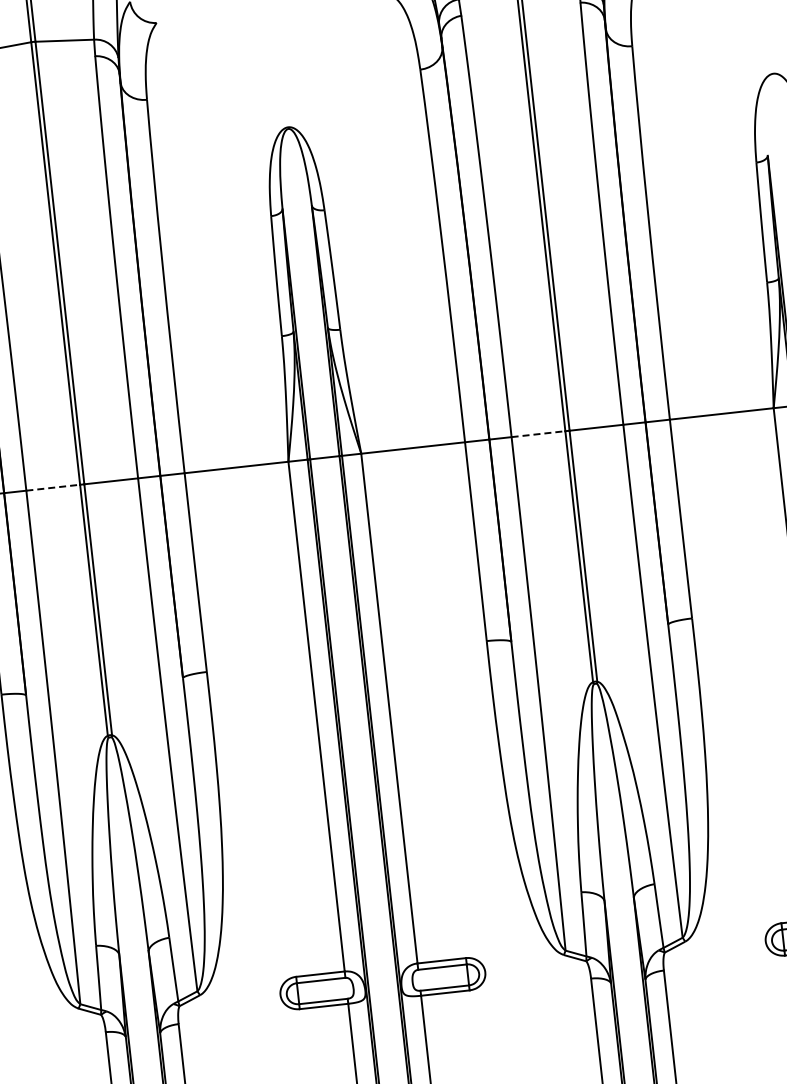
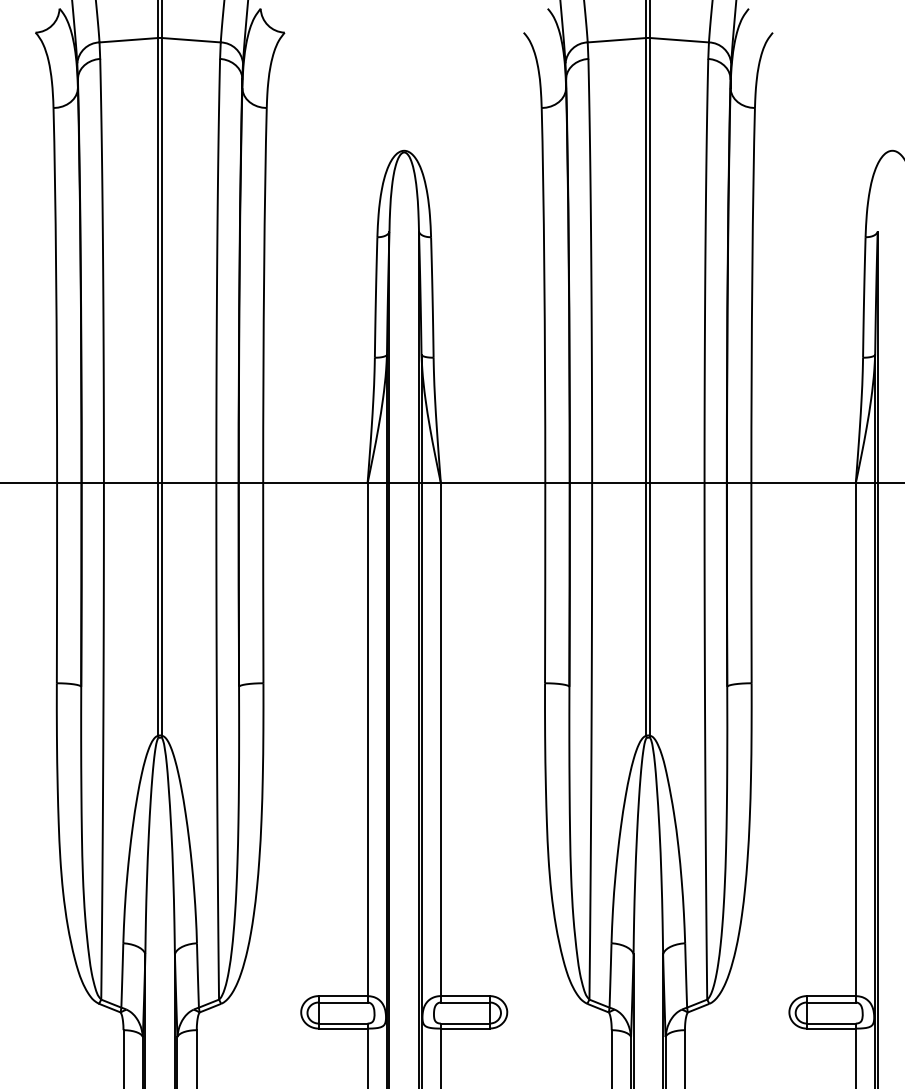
line: (538, 434) -> (619, 483), dashed -> solid
line: (53, 487) -> (131, 483), dashed -> solid

